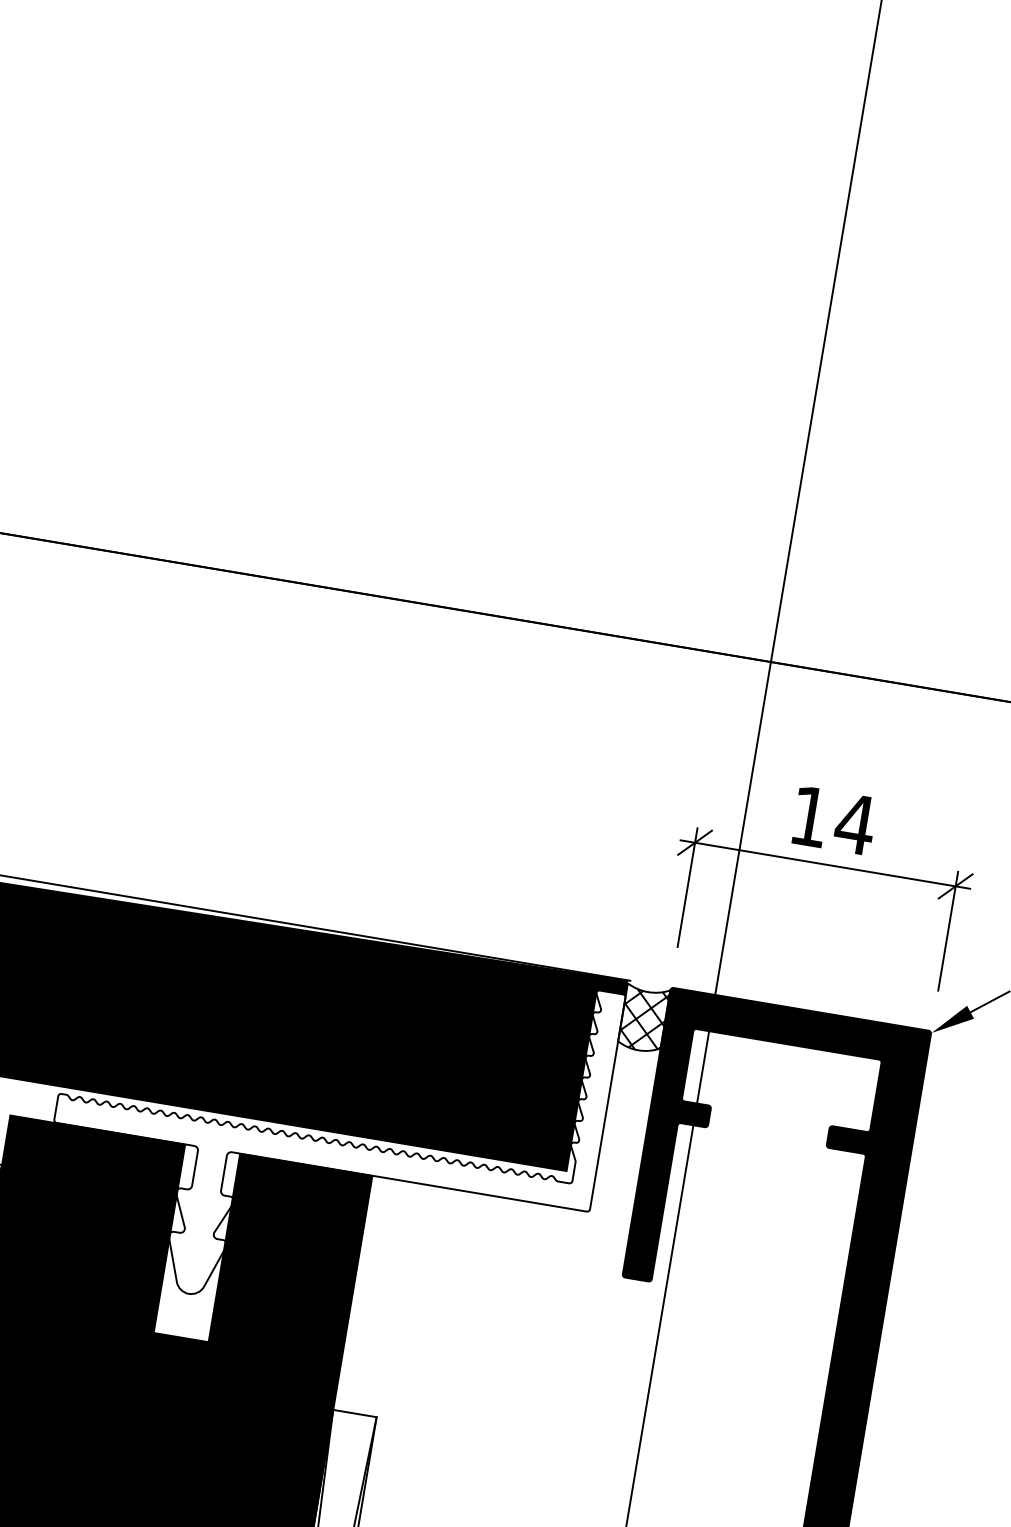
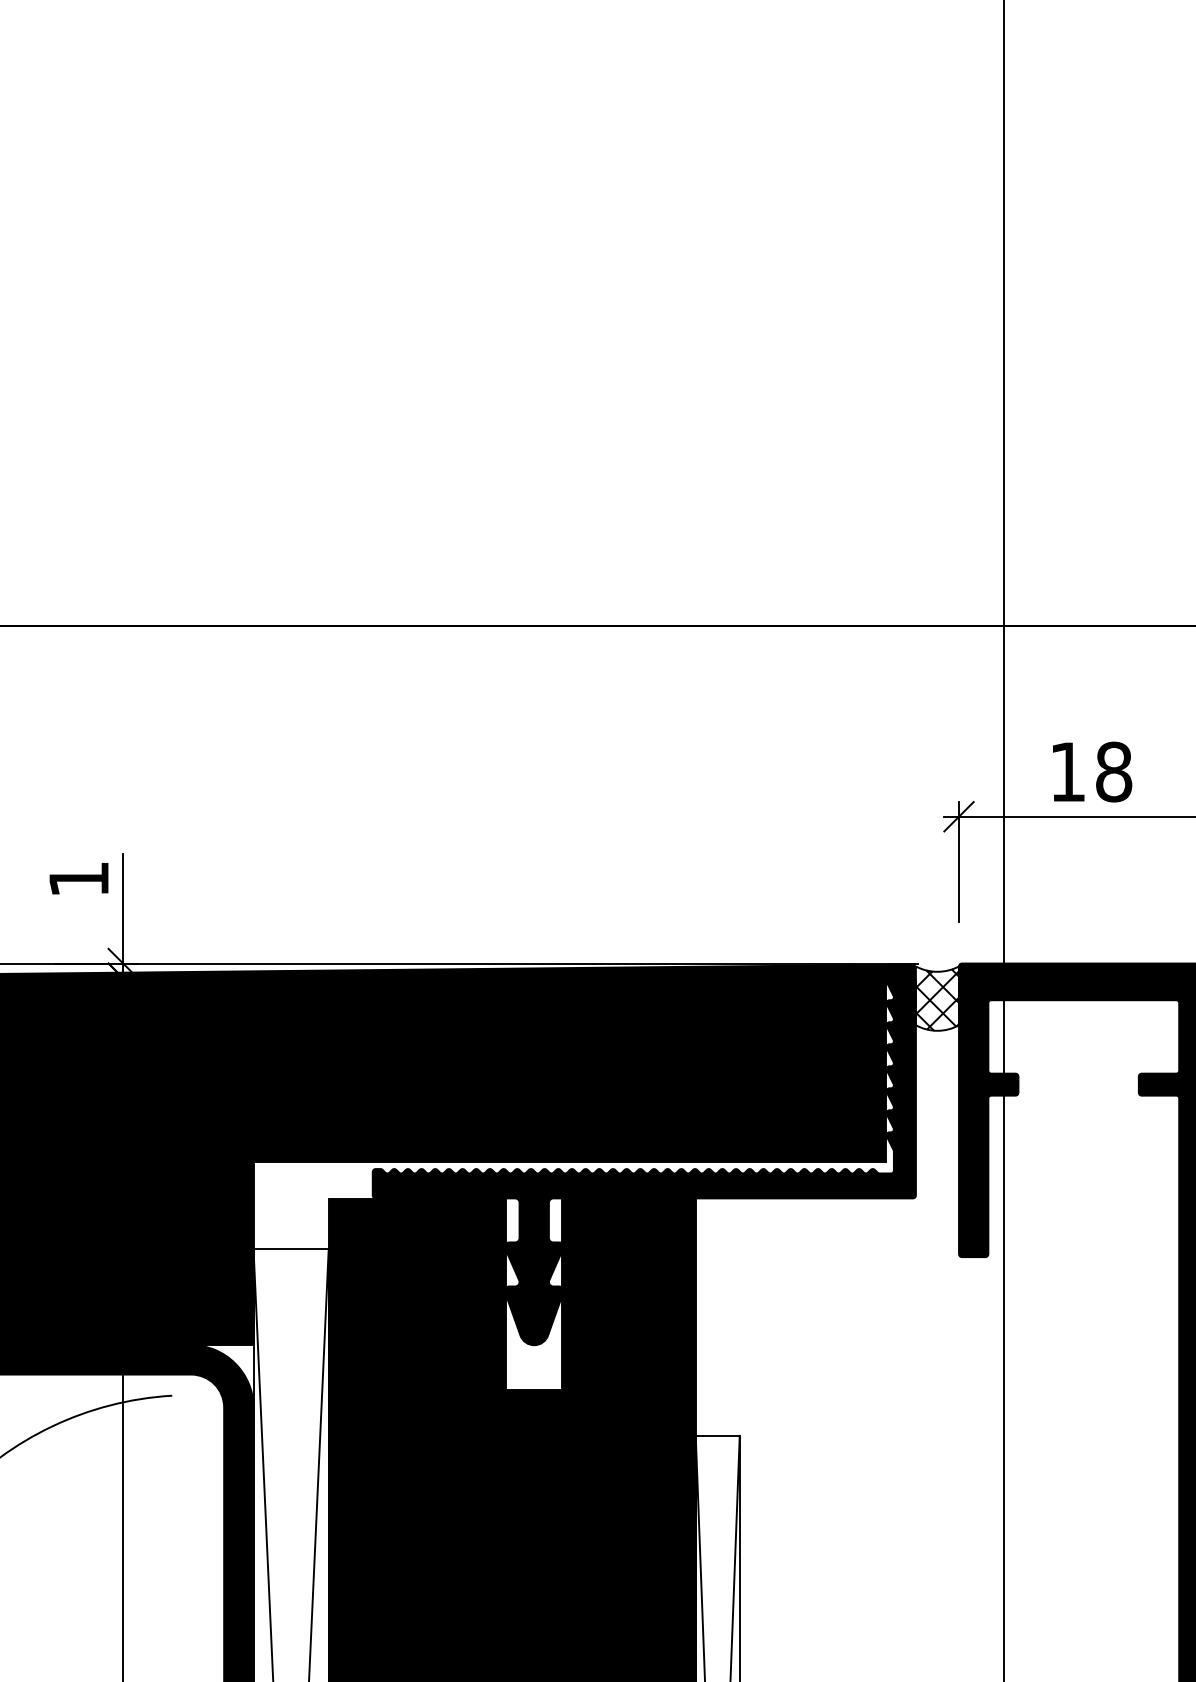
text: (854, 823) -> (1113, 771), 14 -> 18
fill: (326, 1130) -> (643, 1161), added

